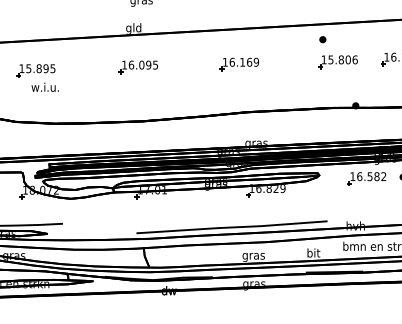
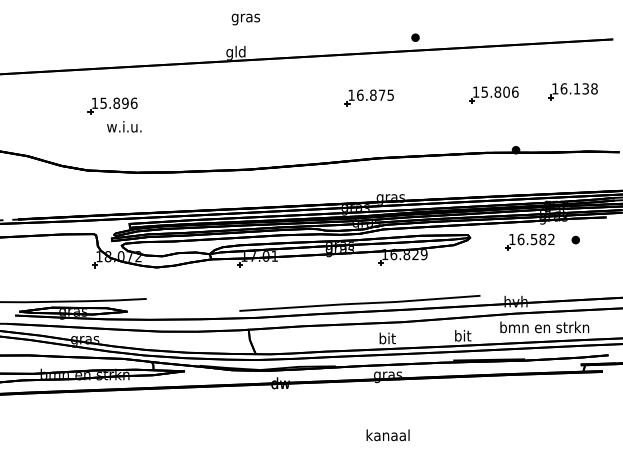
part: (322, 39) -> (415, 37), moved
text: (249, 61) -> (382, 94), 16.169 -> 16.875
part: (138, 67) -> (241, 101), removed
text: (52, 68) -> (133, 102), 15.895 -> 15.896
text: (253, 255) -> (387, 339), gras -> bit

